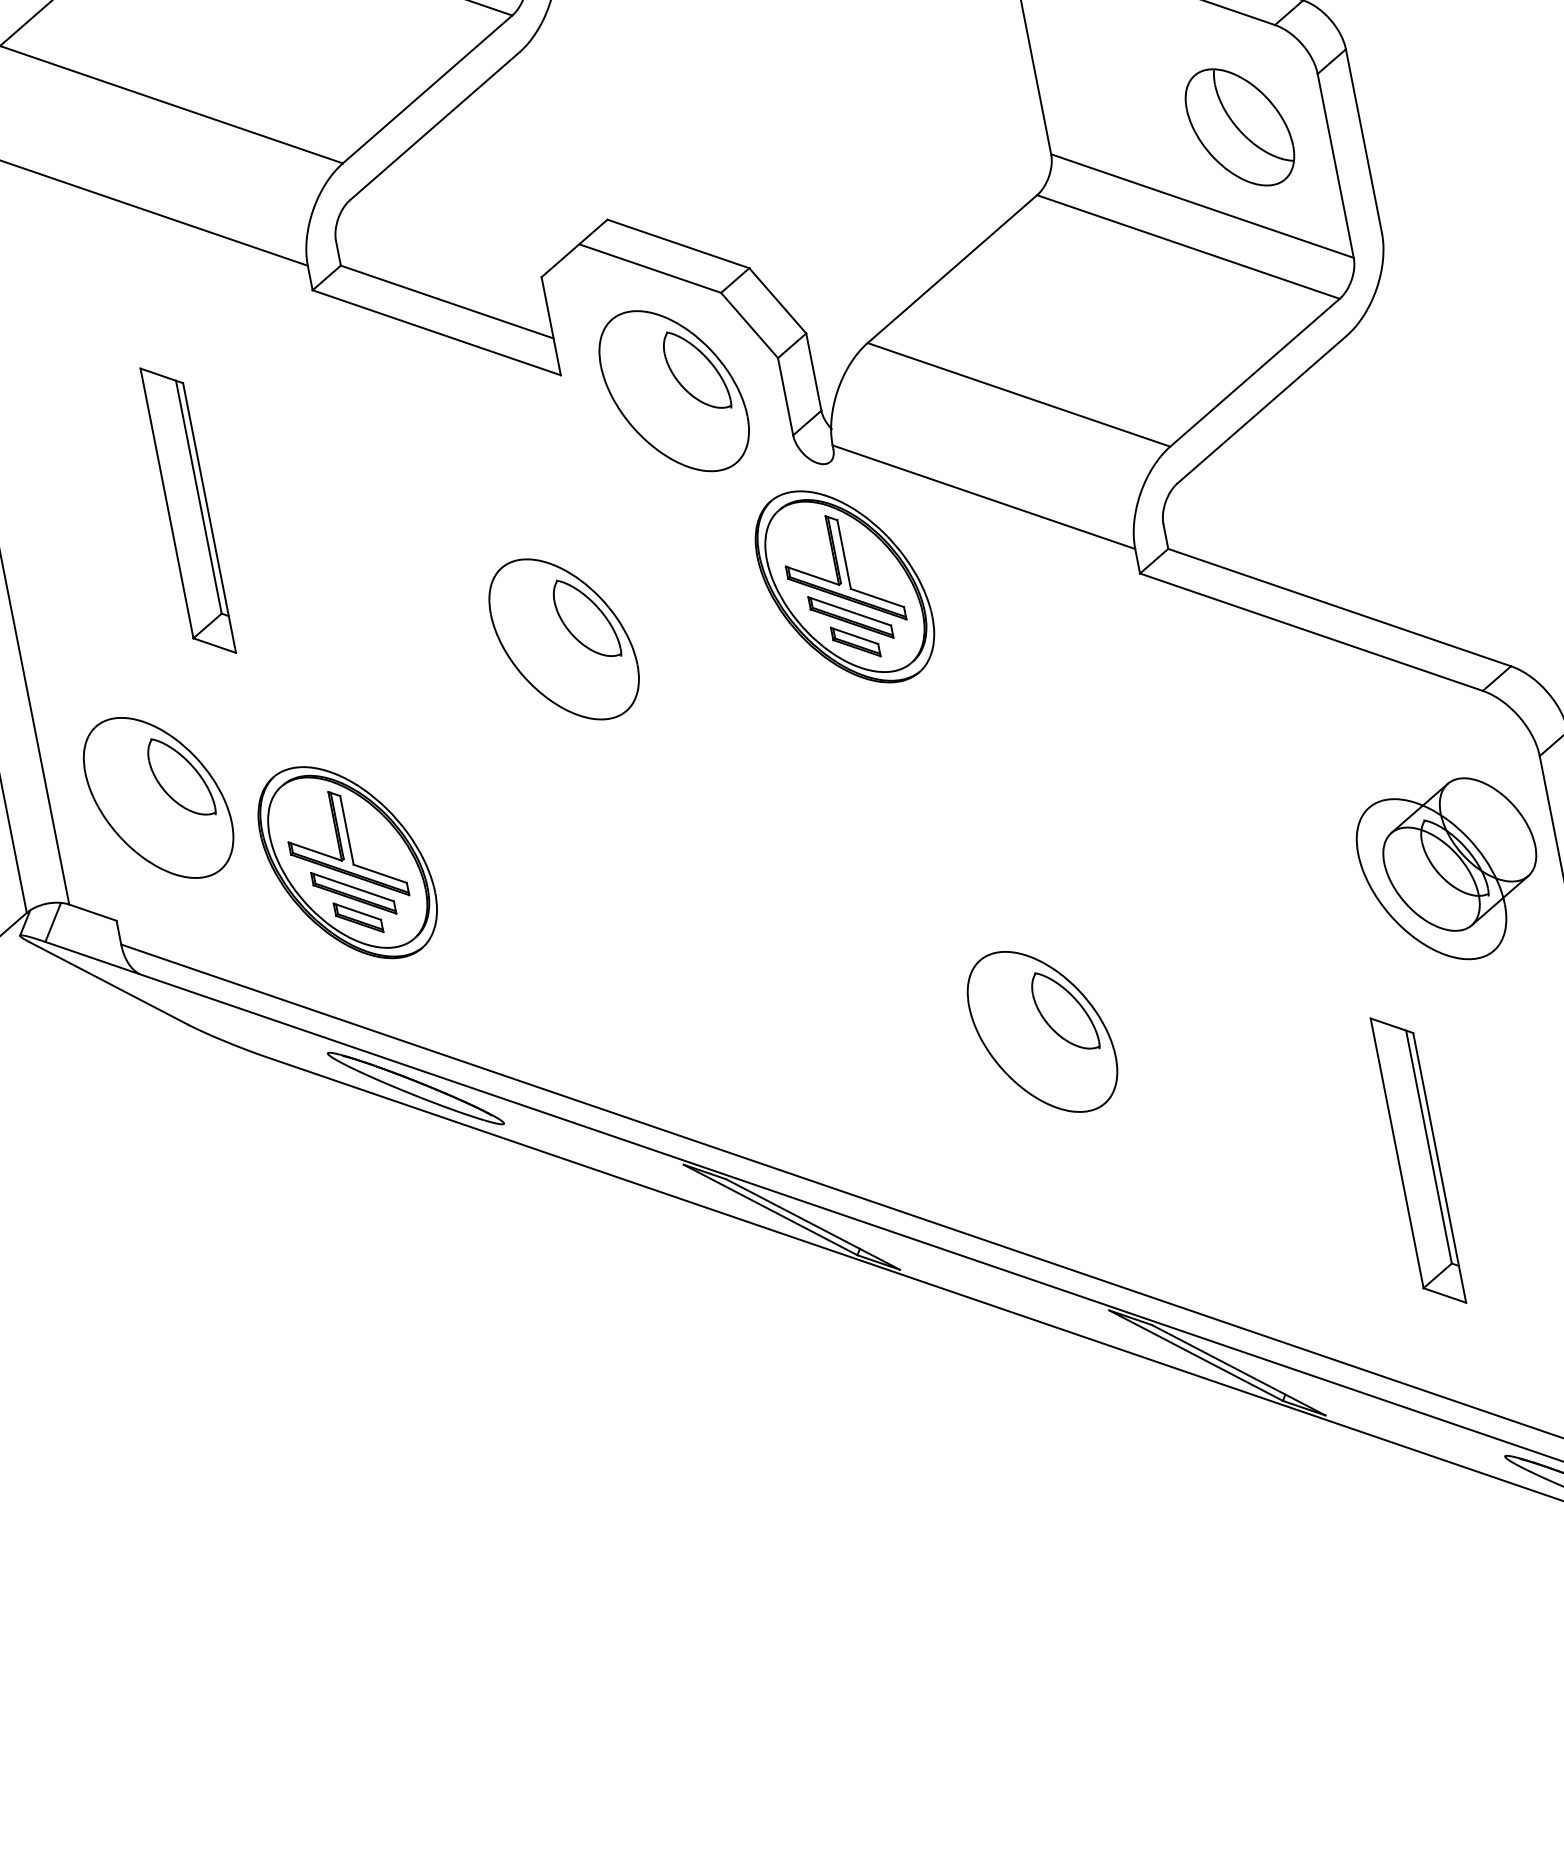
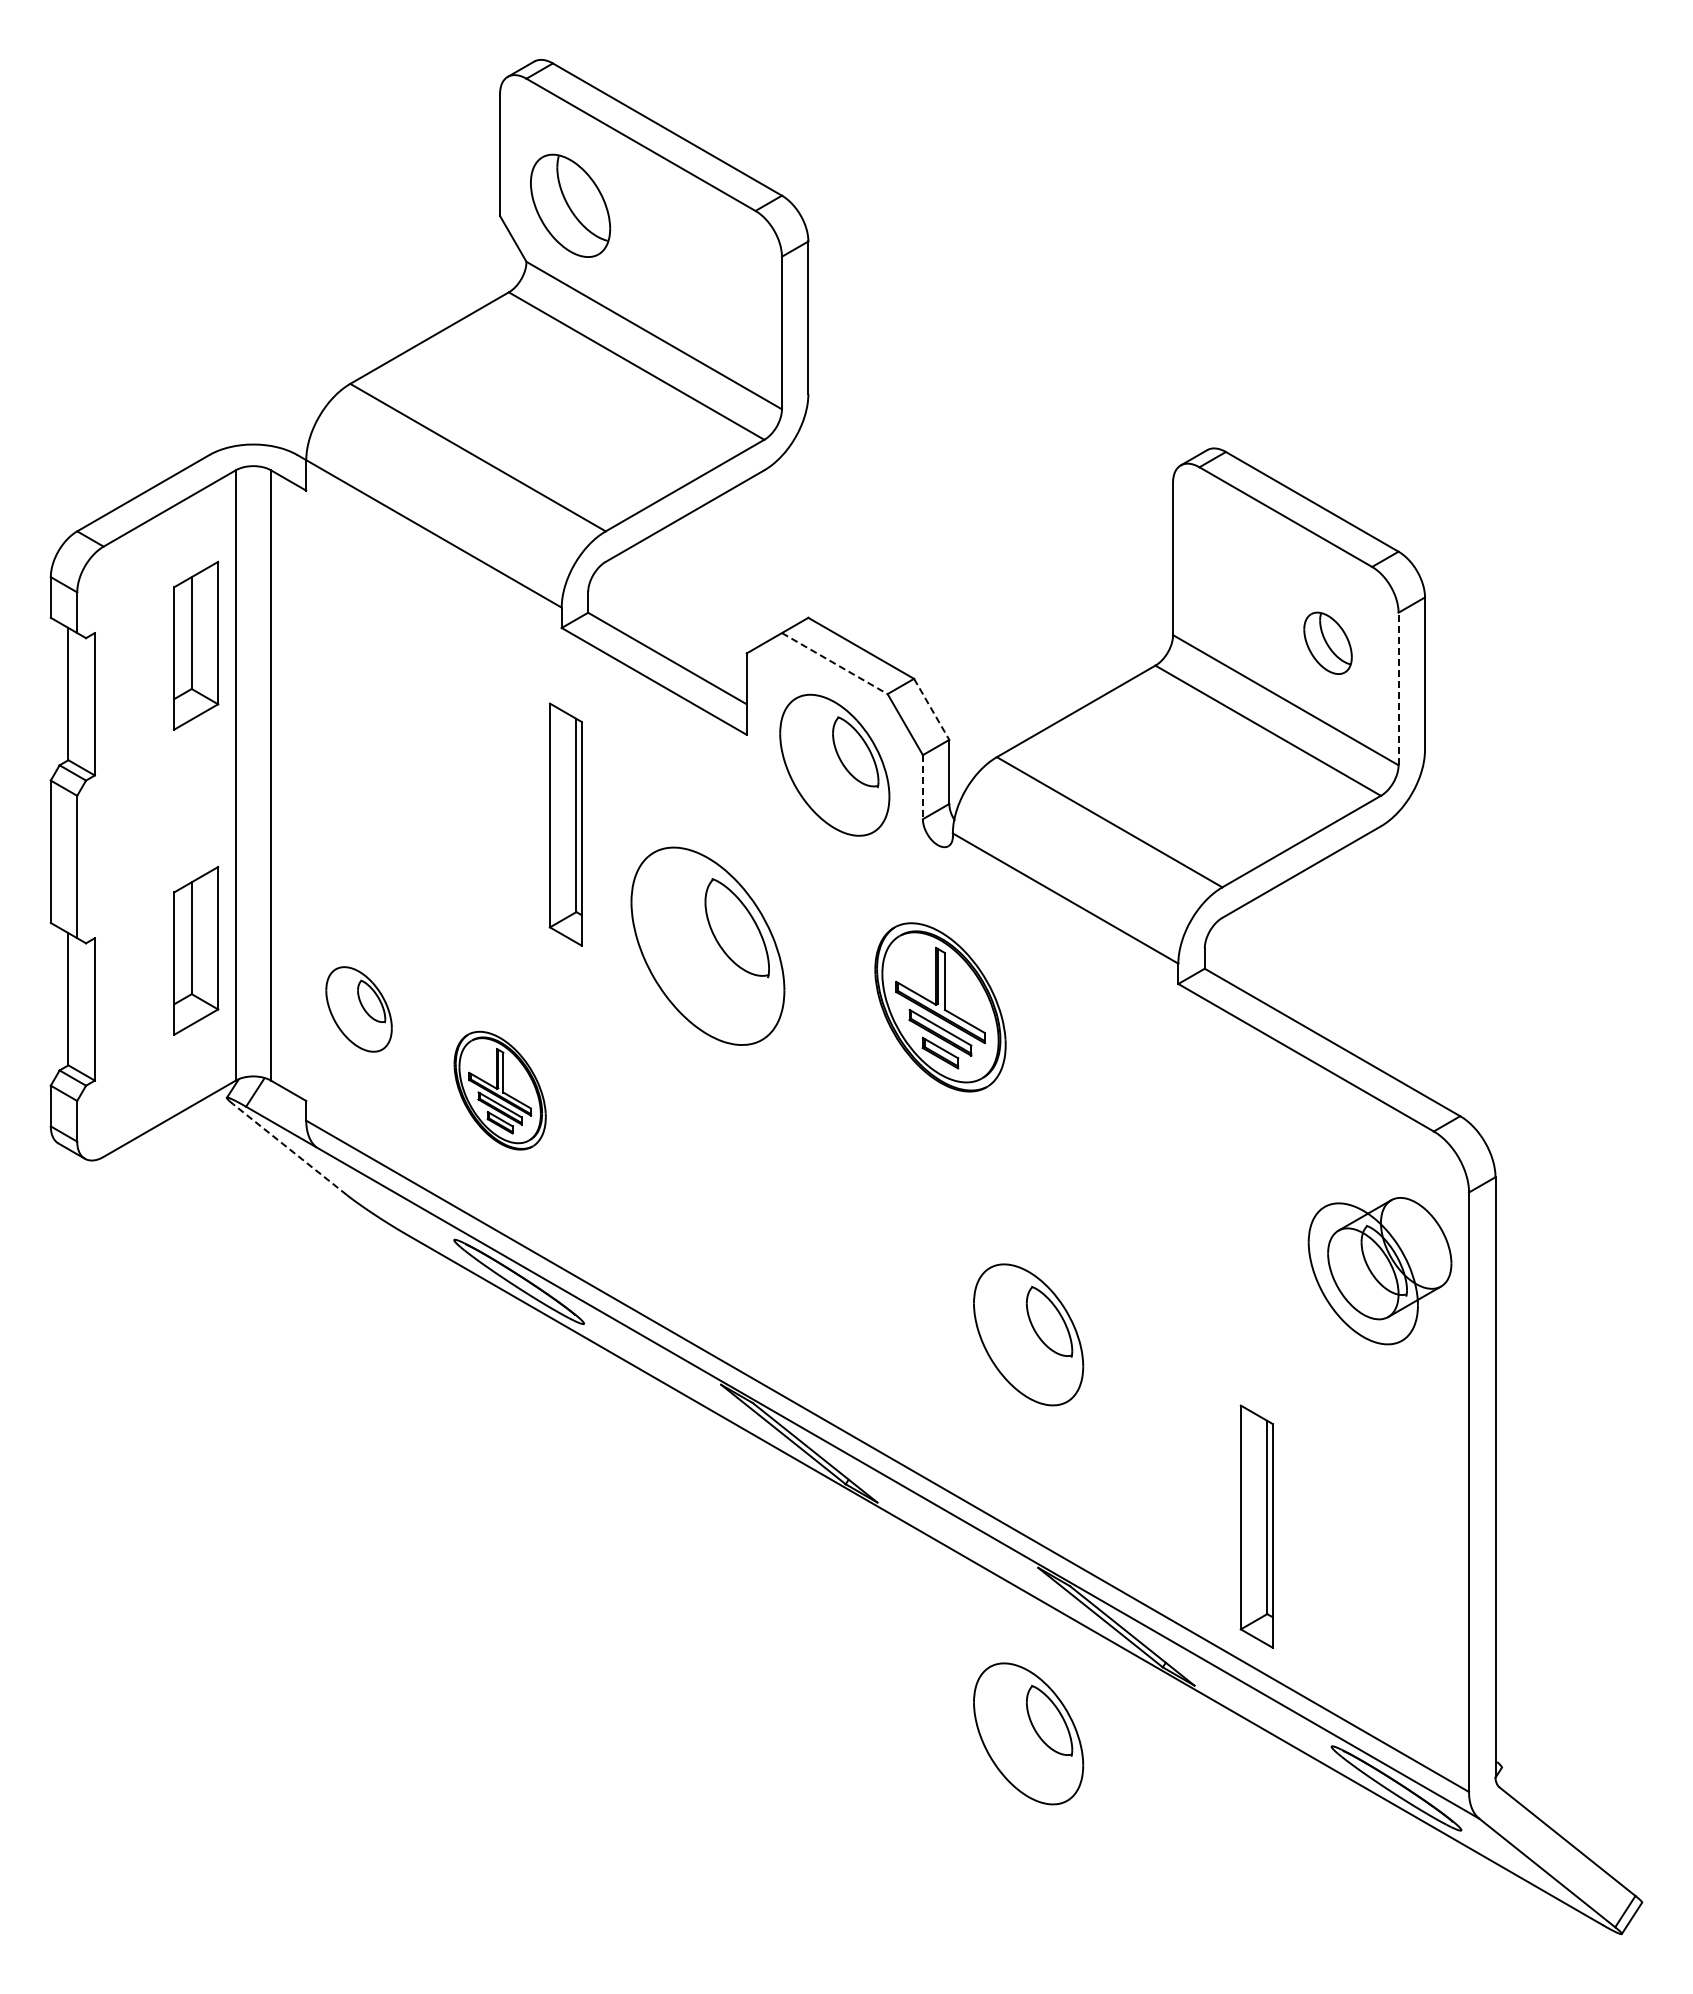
part: (1239, 127) -> (1327, 643), size x0.6
line: (1335, 165) -> (1398, 688), solid -> dashed
line: (651, 268) -> (835, 663), solid -> dashed
line: (777, 301) -> (931, 709), solid -> dashed
line: (785, 397) -> (922, 787), solid -> dashed
part: (187, 510) -> (565, 824), moved
part: (844, 587) -> (940, 1007), moved
part: (563, 639) -> (707, 946), size x1.4
part: (157, 798) -> (358, 1009), size x0.6
part: (348, 862) -> (500, 1090), size x0.7
line: (107, 983) -> (289, 1149), solid -> dashed
part: (1418, 1160) -> (1256, 1526), moved
part: (1136, 1512) -> (1028, 1733), added

